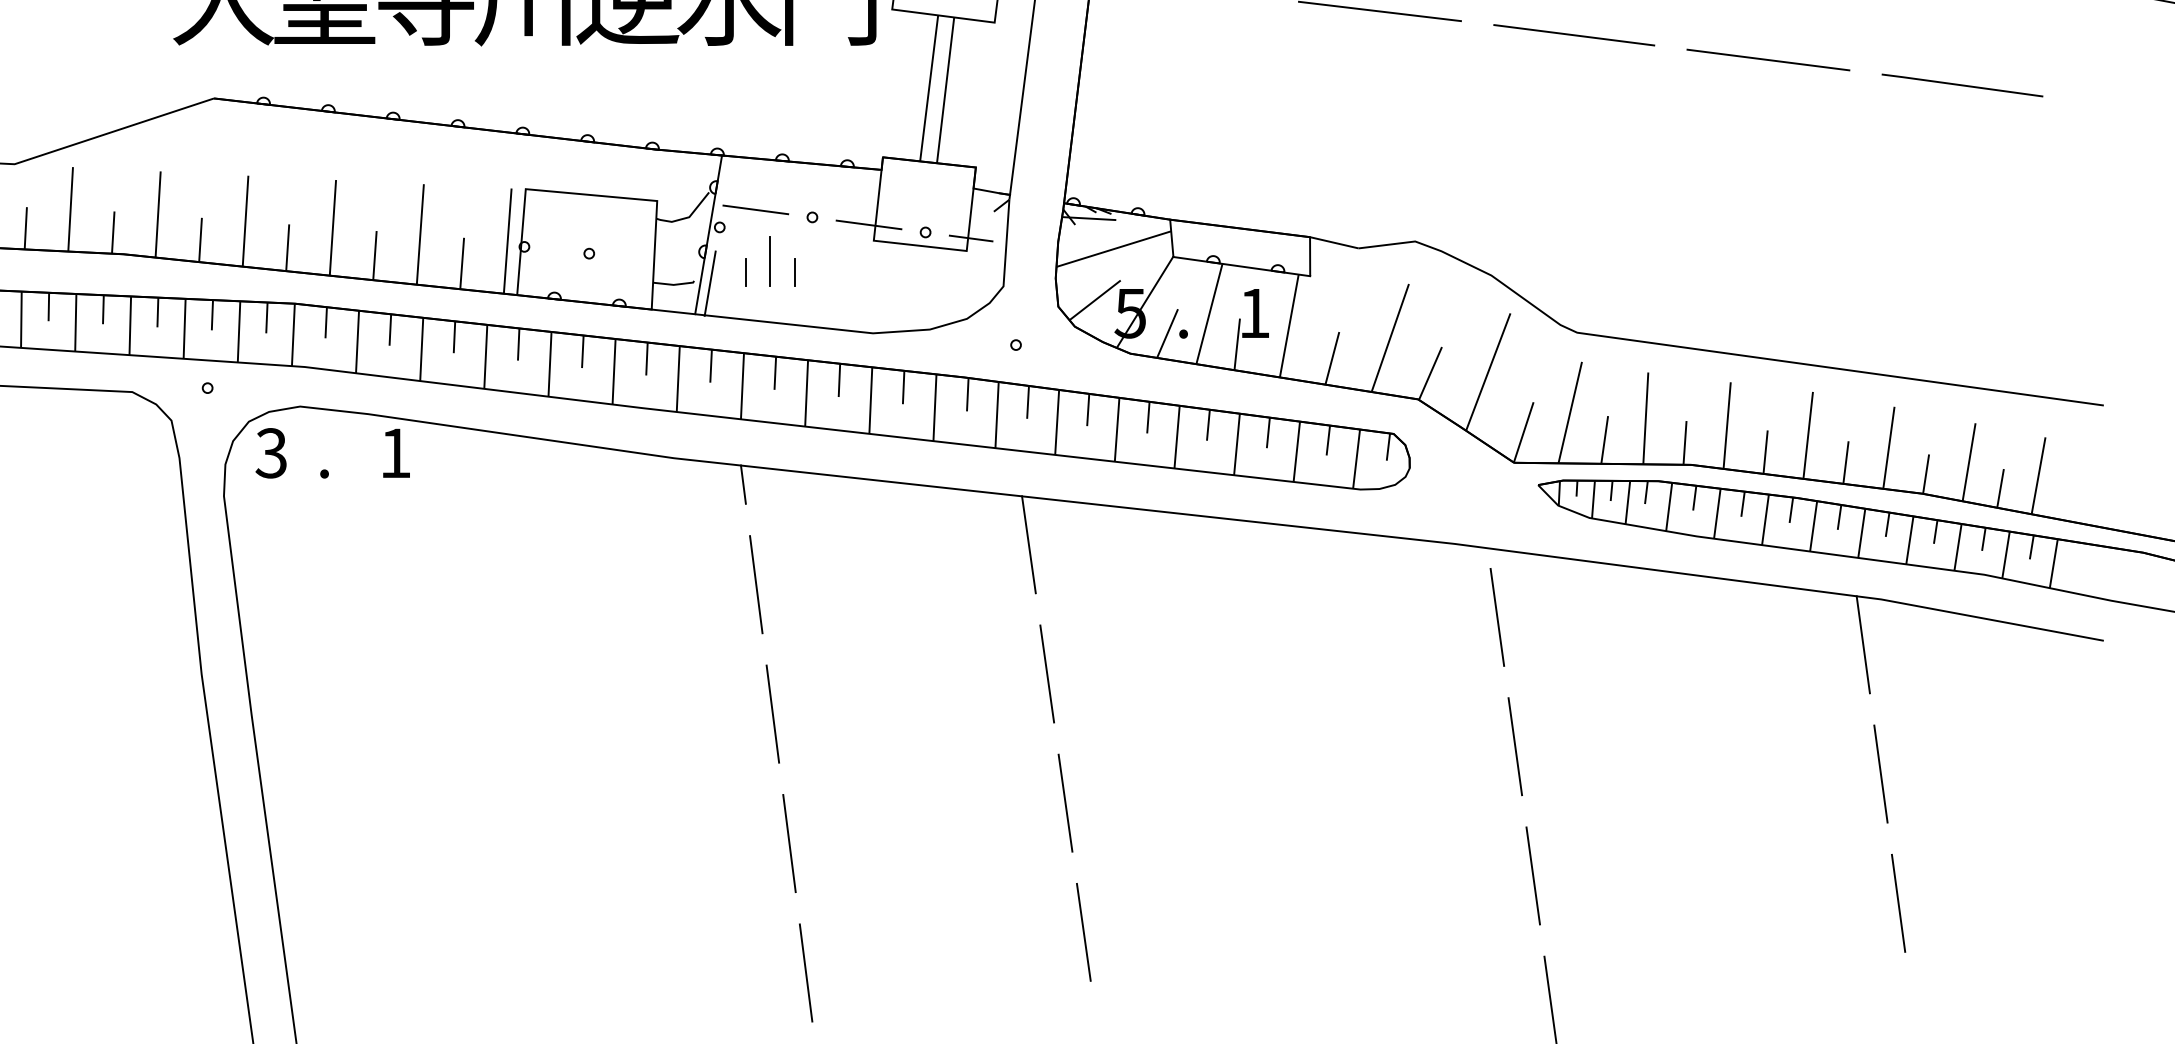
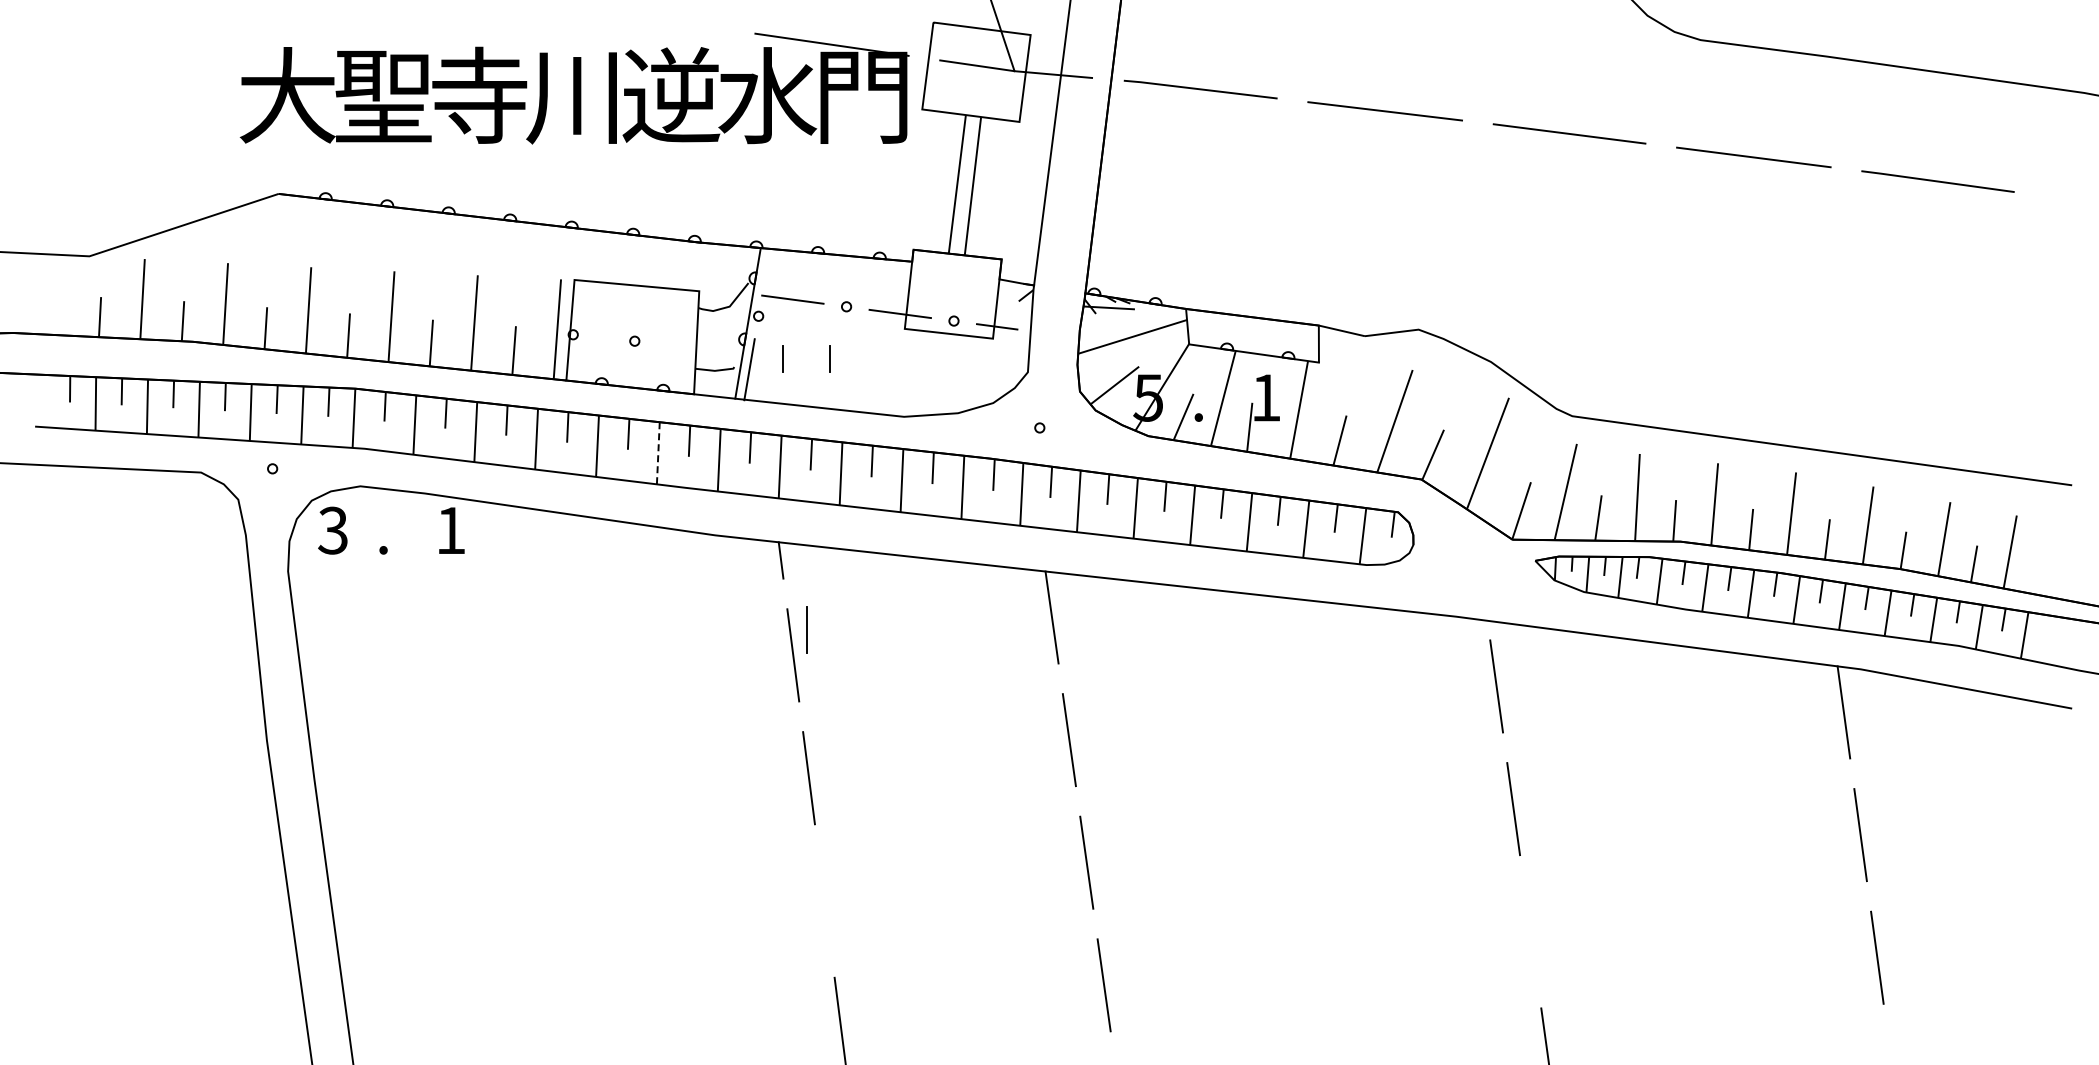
line: (770, 261) -> (806, 629), moved
line: (614, 371) -> (658, 453), solid -> dashed
line: (789, 842) -> (824, 900), removed
line: (1533, 875) -> (1530, 931), removed

